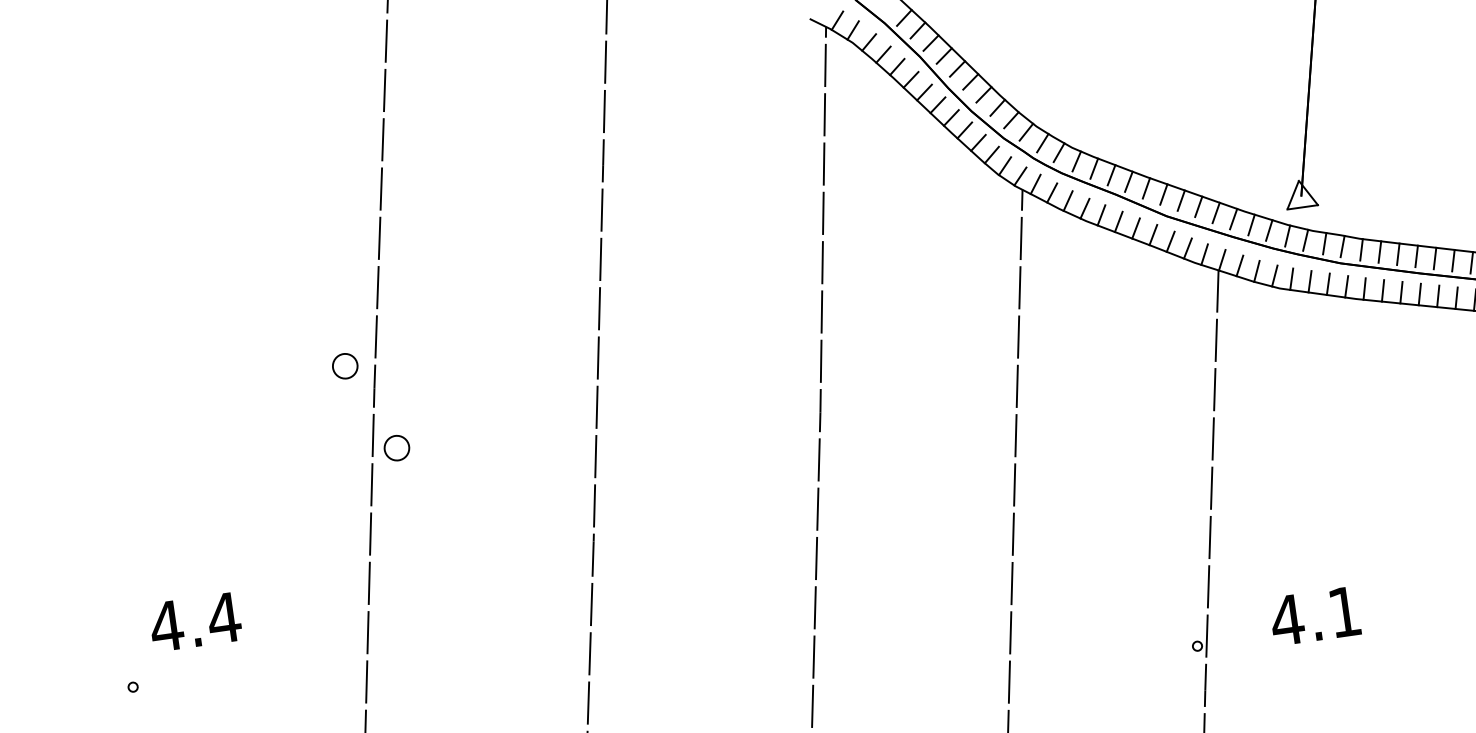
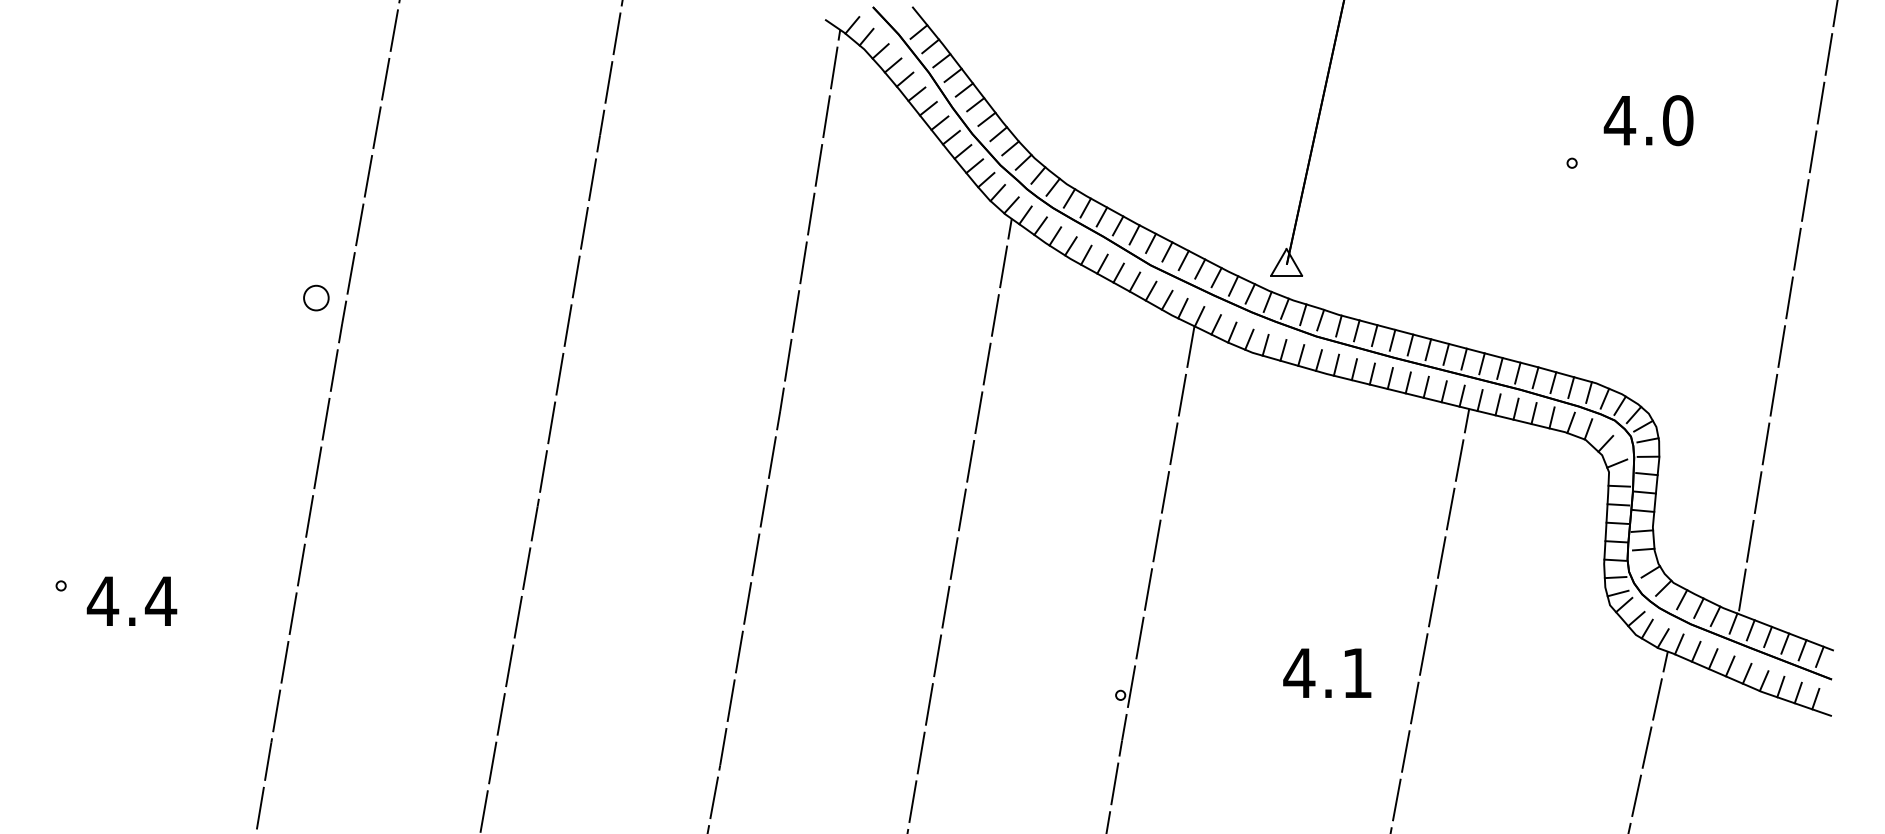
part: (396, 448) -> (355, 386), removed
text: (1315, 615) -> (1327, 672), moved
text: (194, 621) -> (131, 600), moved

